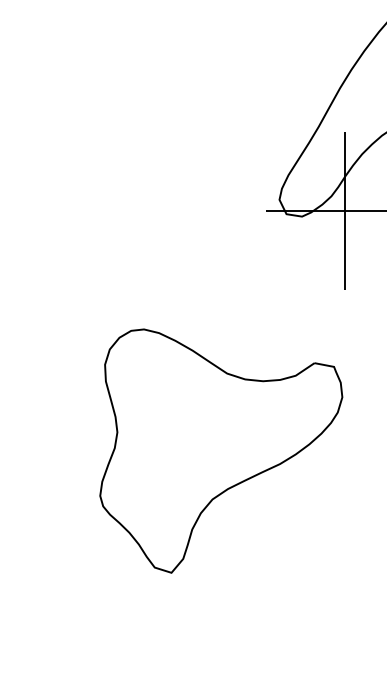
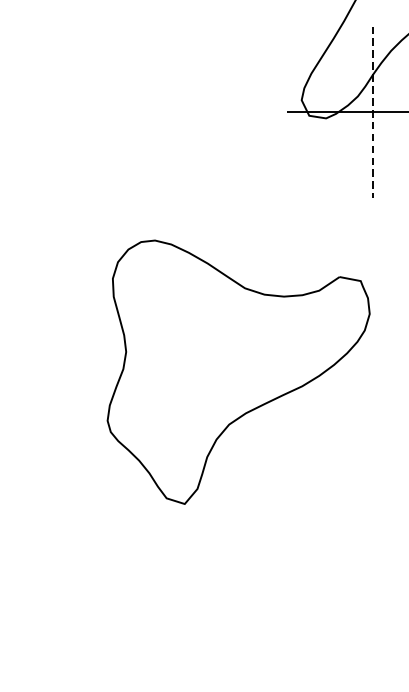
line: (345, 211) -> (373, 112), solid -> dashed

